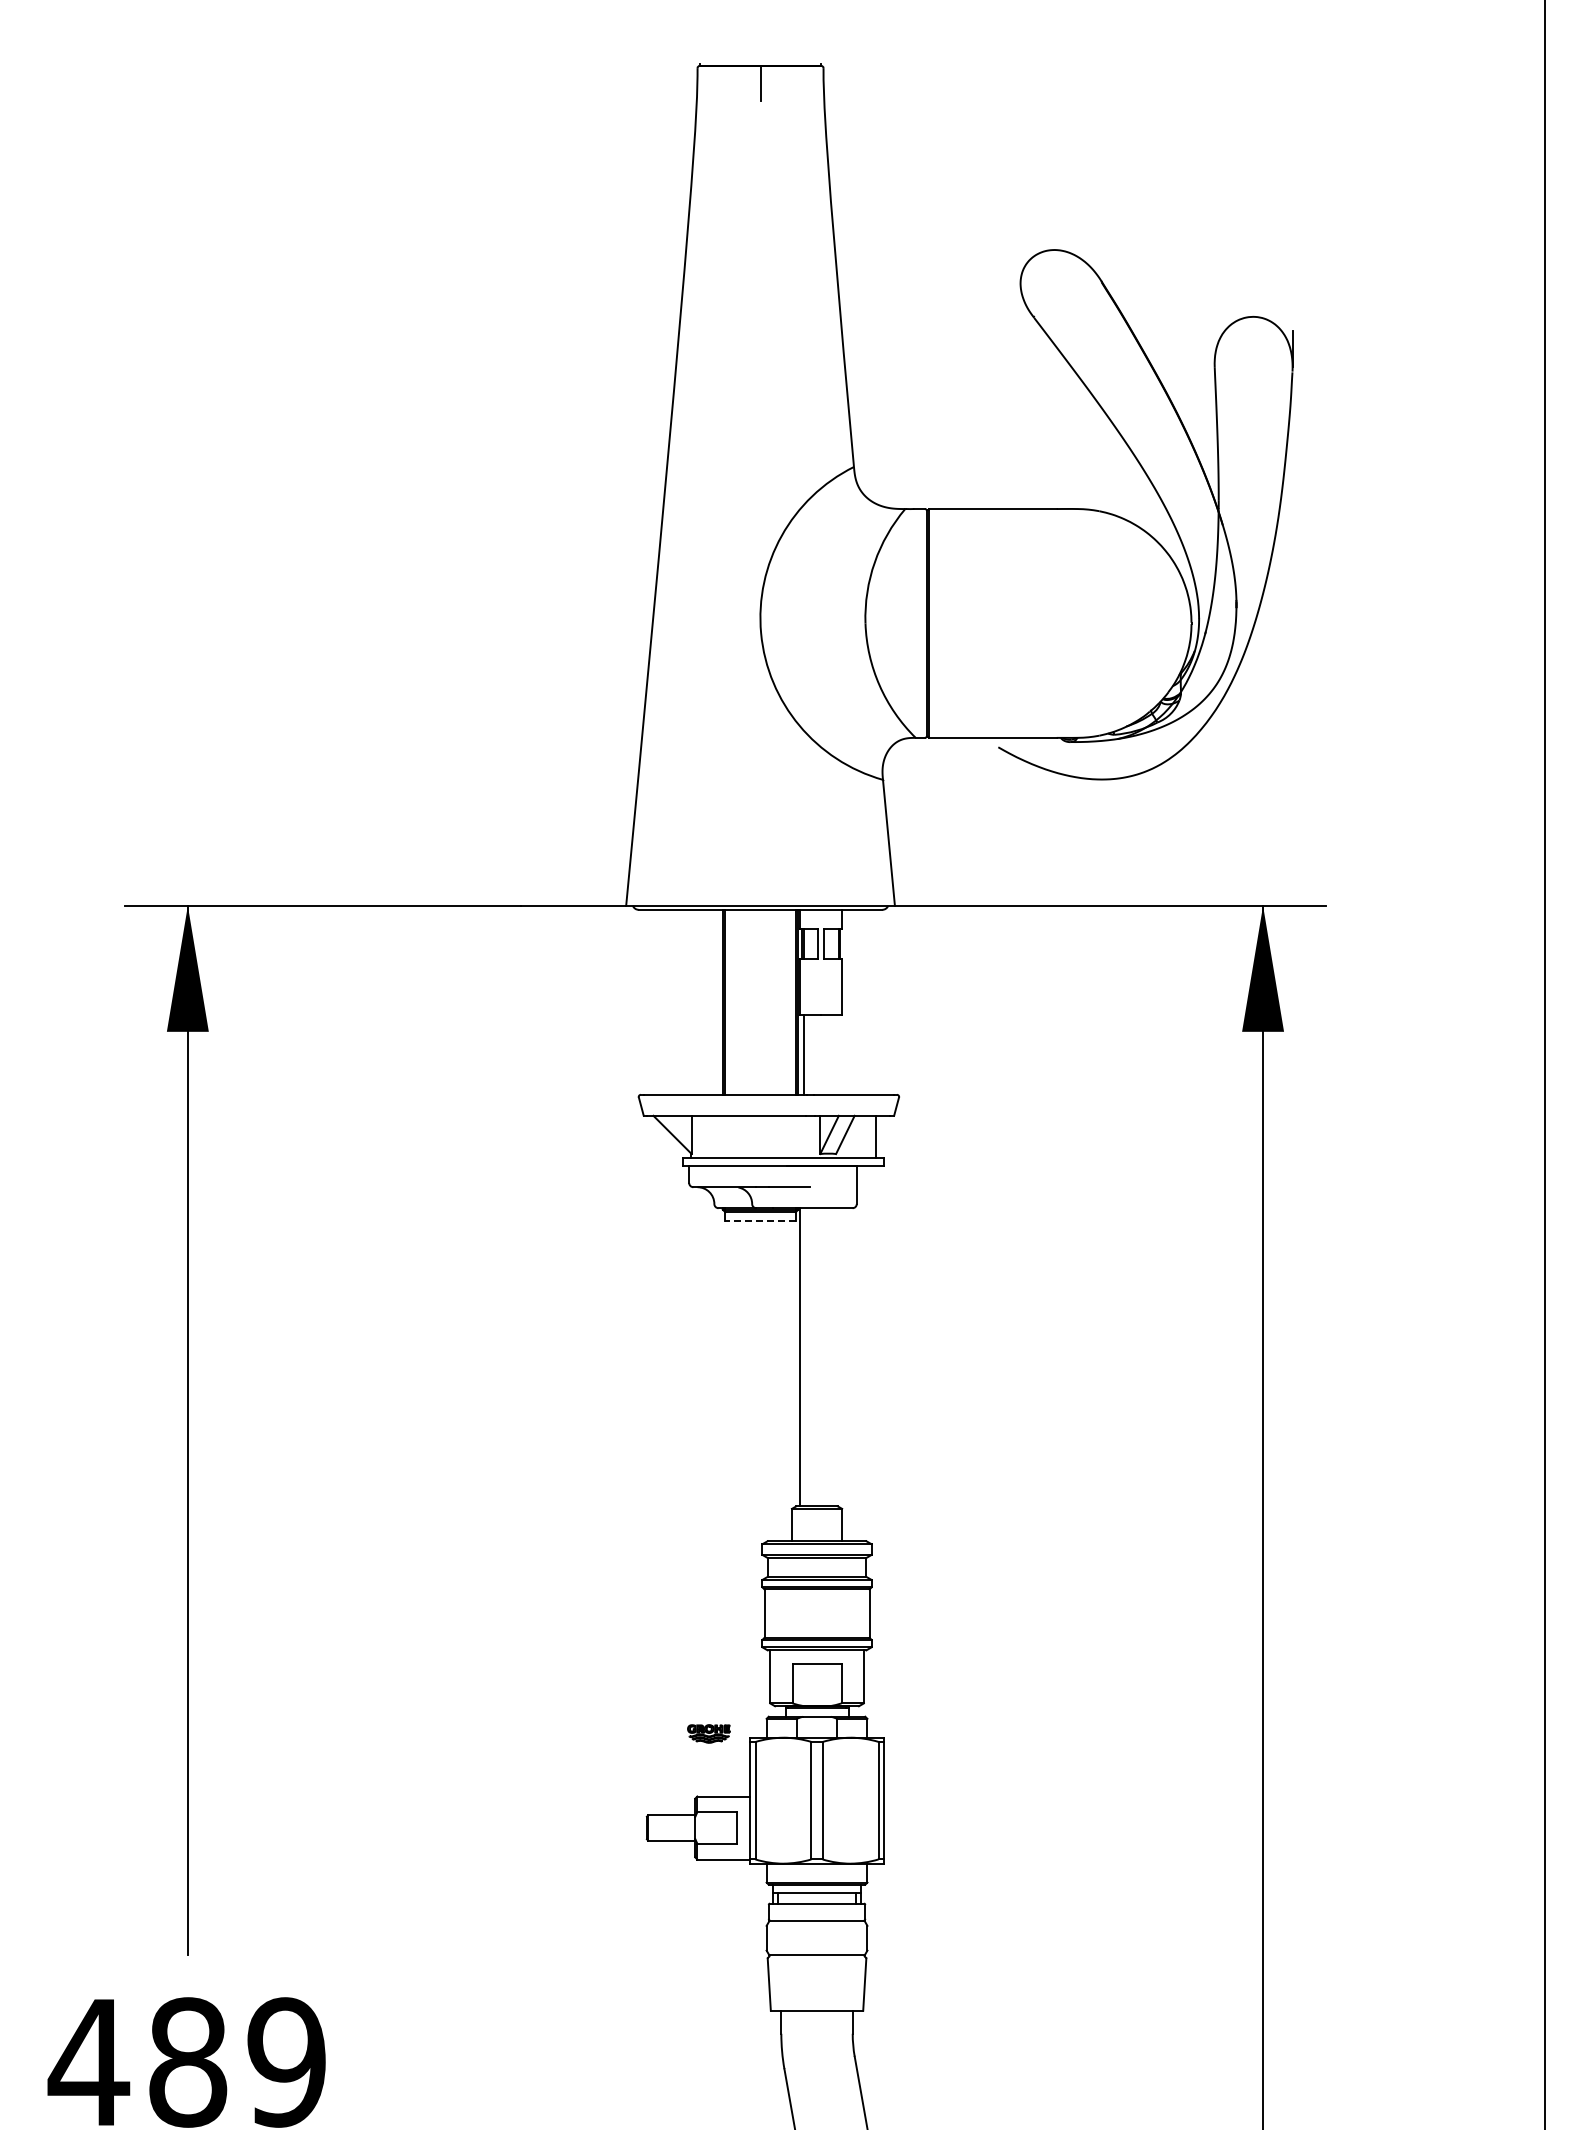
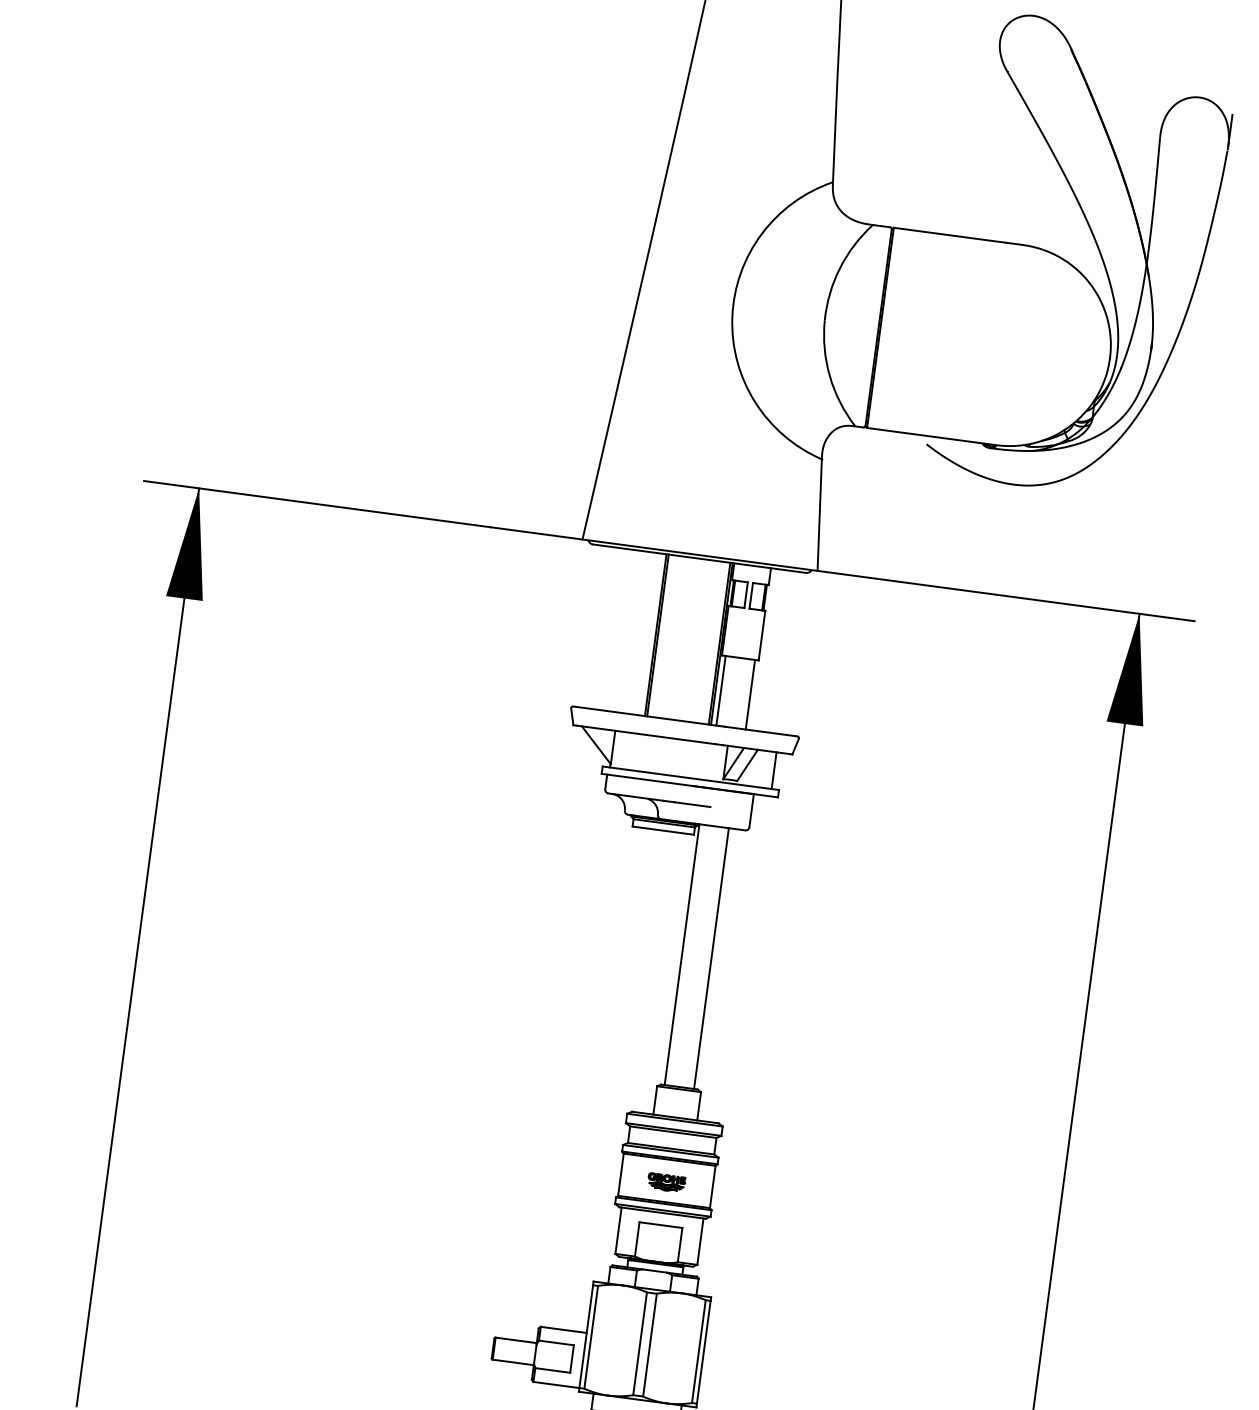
line: (838, 1054) -> (750, 694), added
line: (760, 1220) -> (663, 830), dashed -> solid
line: (833, 1357) -> (711, 958), added
part: (708, 1733) -> (666, 1182), moved

